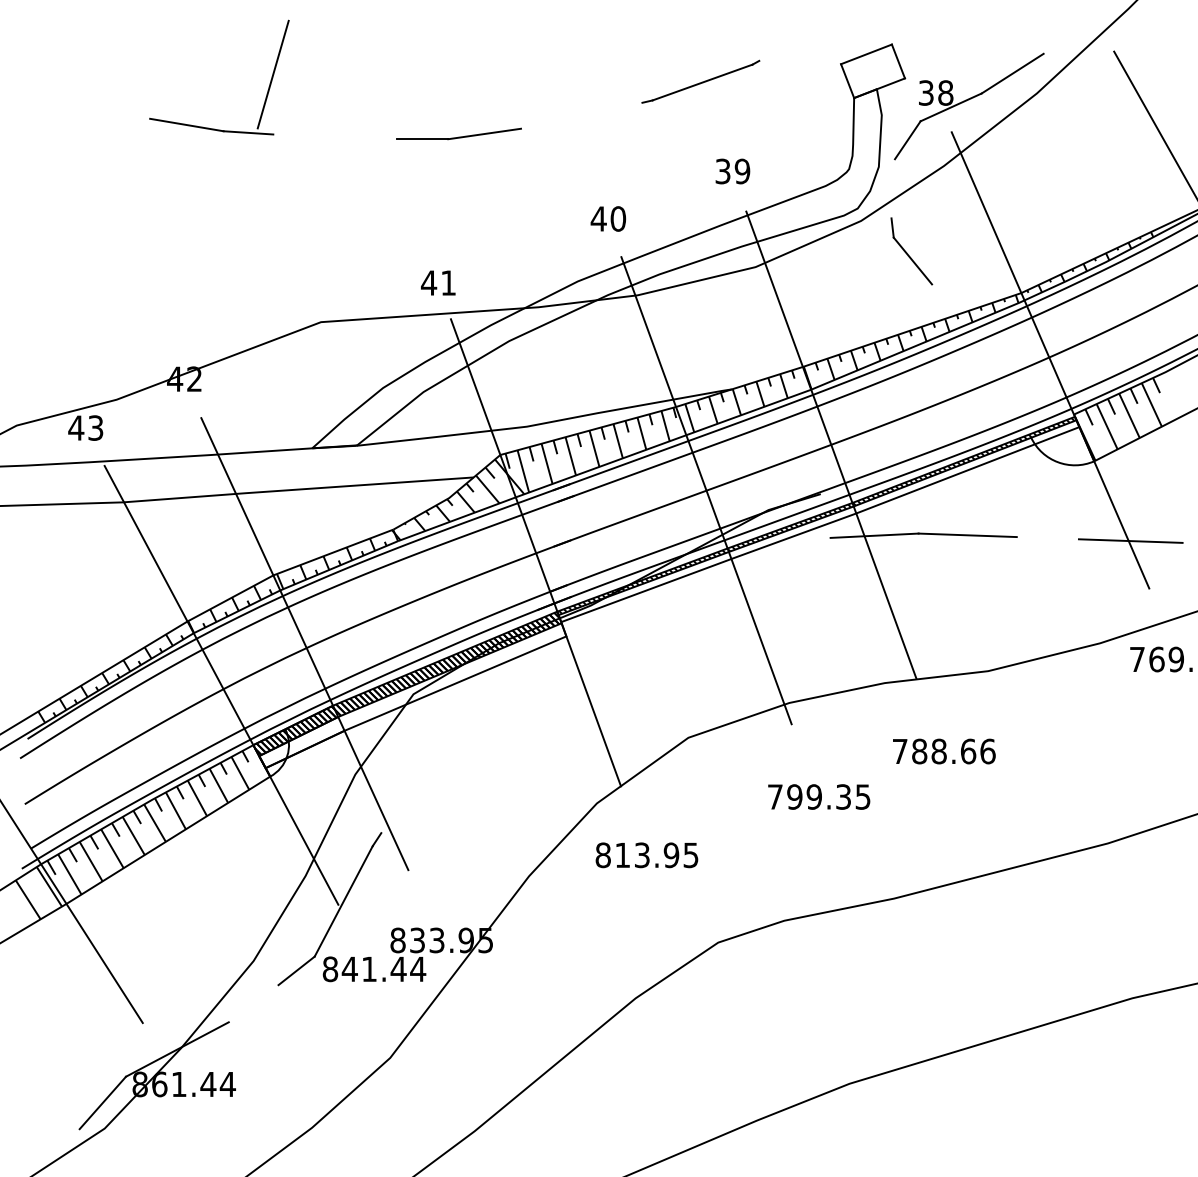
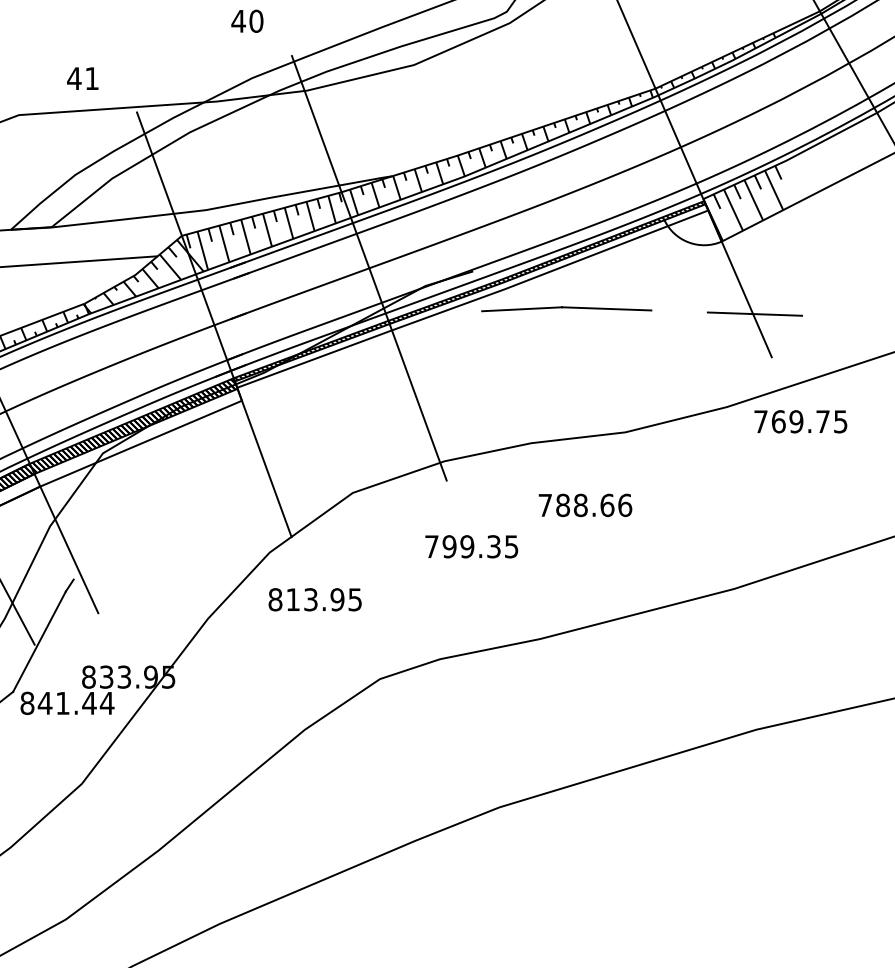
text: (607, 218) -> (246, 20), moved
part: (911, 251) -> (555, 50), removed
text: (438, 282) -> (82, 78), moved
line: (831, 444) -> (482, 226), removed

